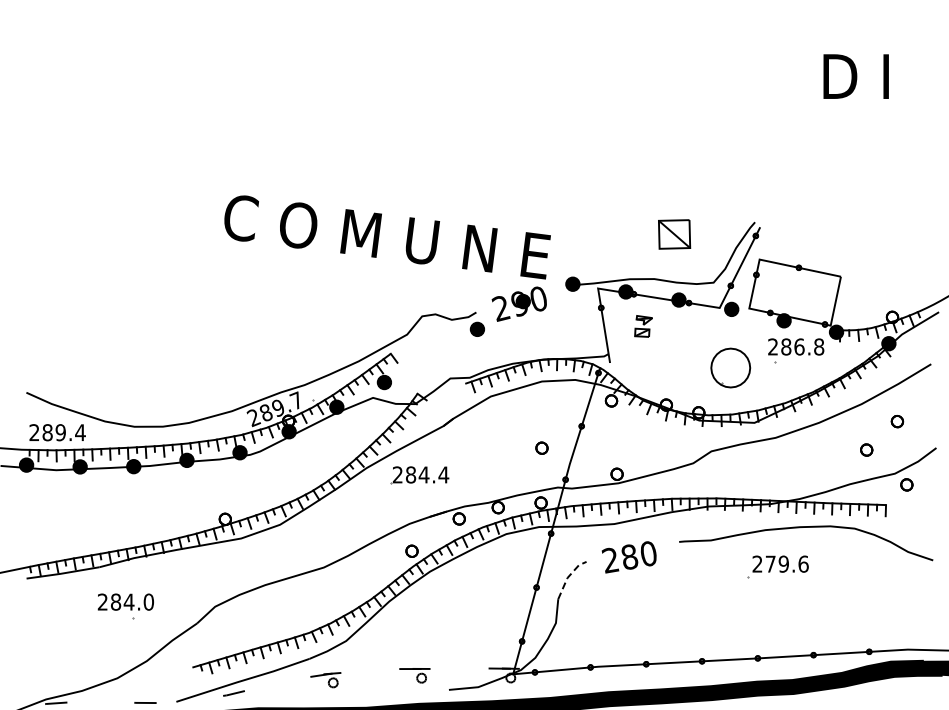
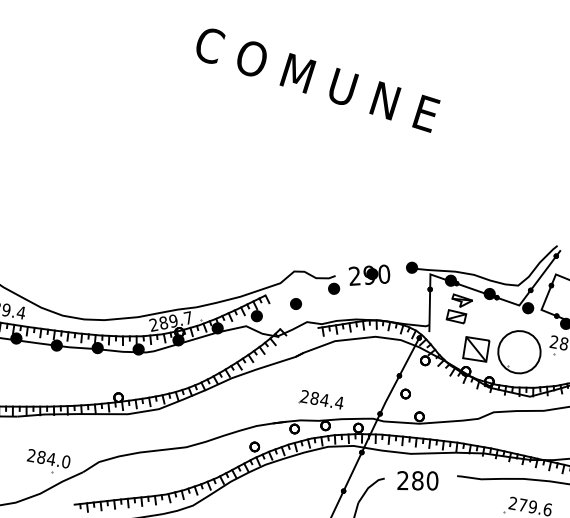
part: (674, 234) -> (476, 349), moved
text: (387, 237) -> (317, 79), moved
part: (643, 326) -> (459, 309), size x1.67
part: (431, 357) -> (295, 303), added
part: (730, 367) -> (519, 351), size x1.43
part: (541, 447) -> (405, 393), moved
part: (419, 475) -> (321, 400), moved
line: (568, 576) -> (369, 487), dashed -> solid
part: (125, 606) -> (48, 462), moved

